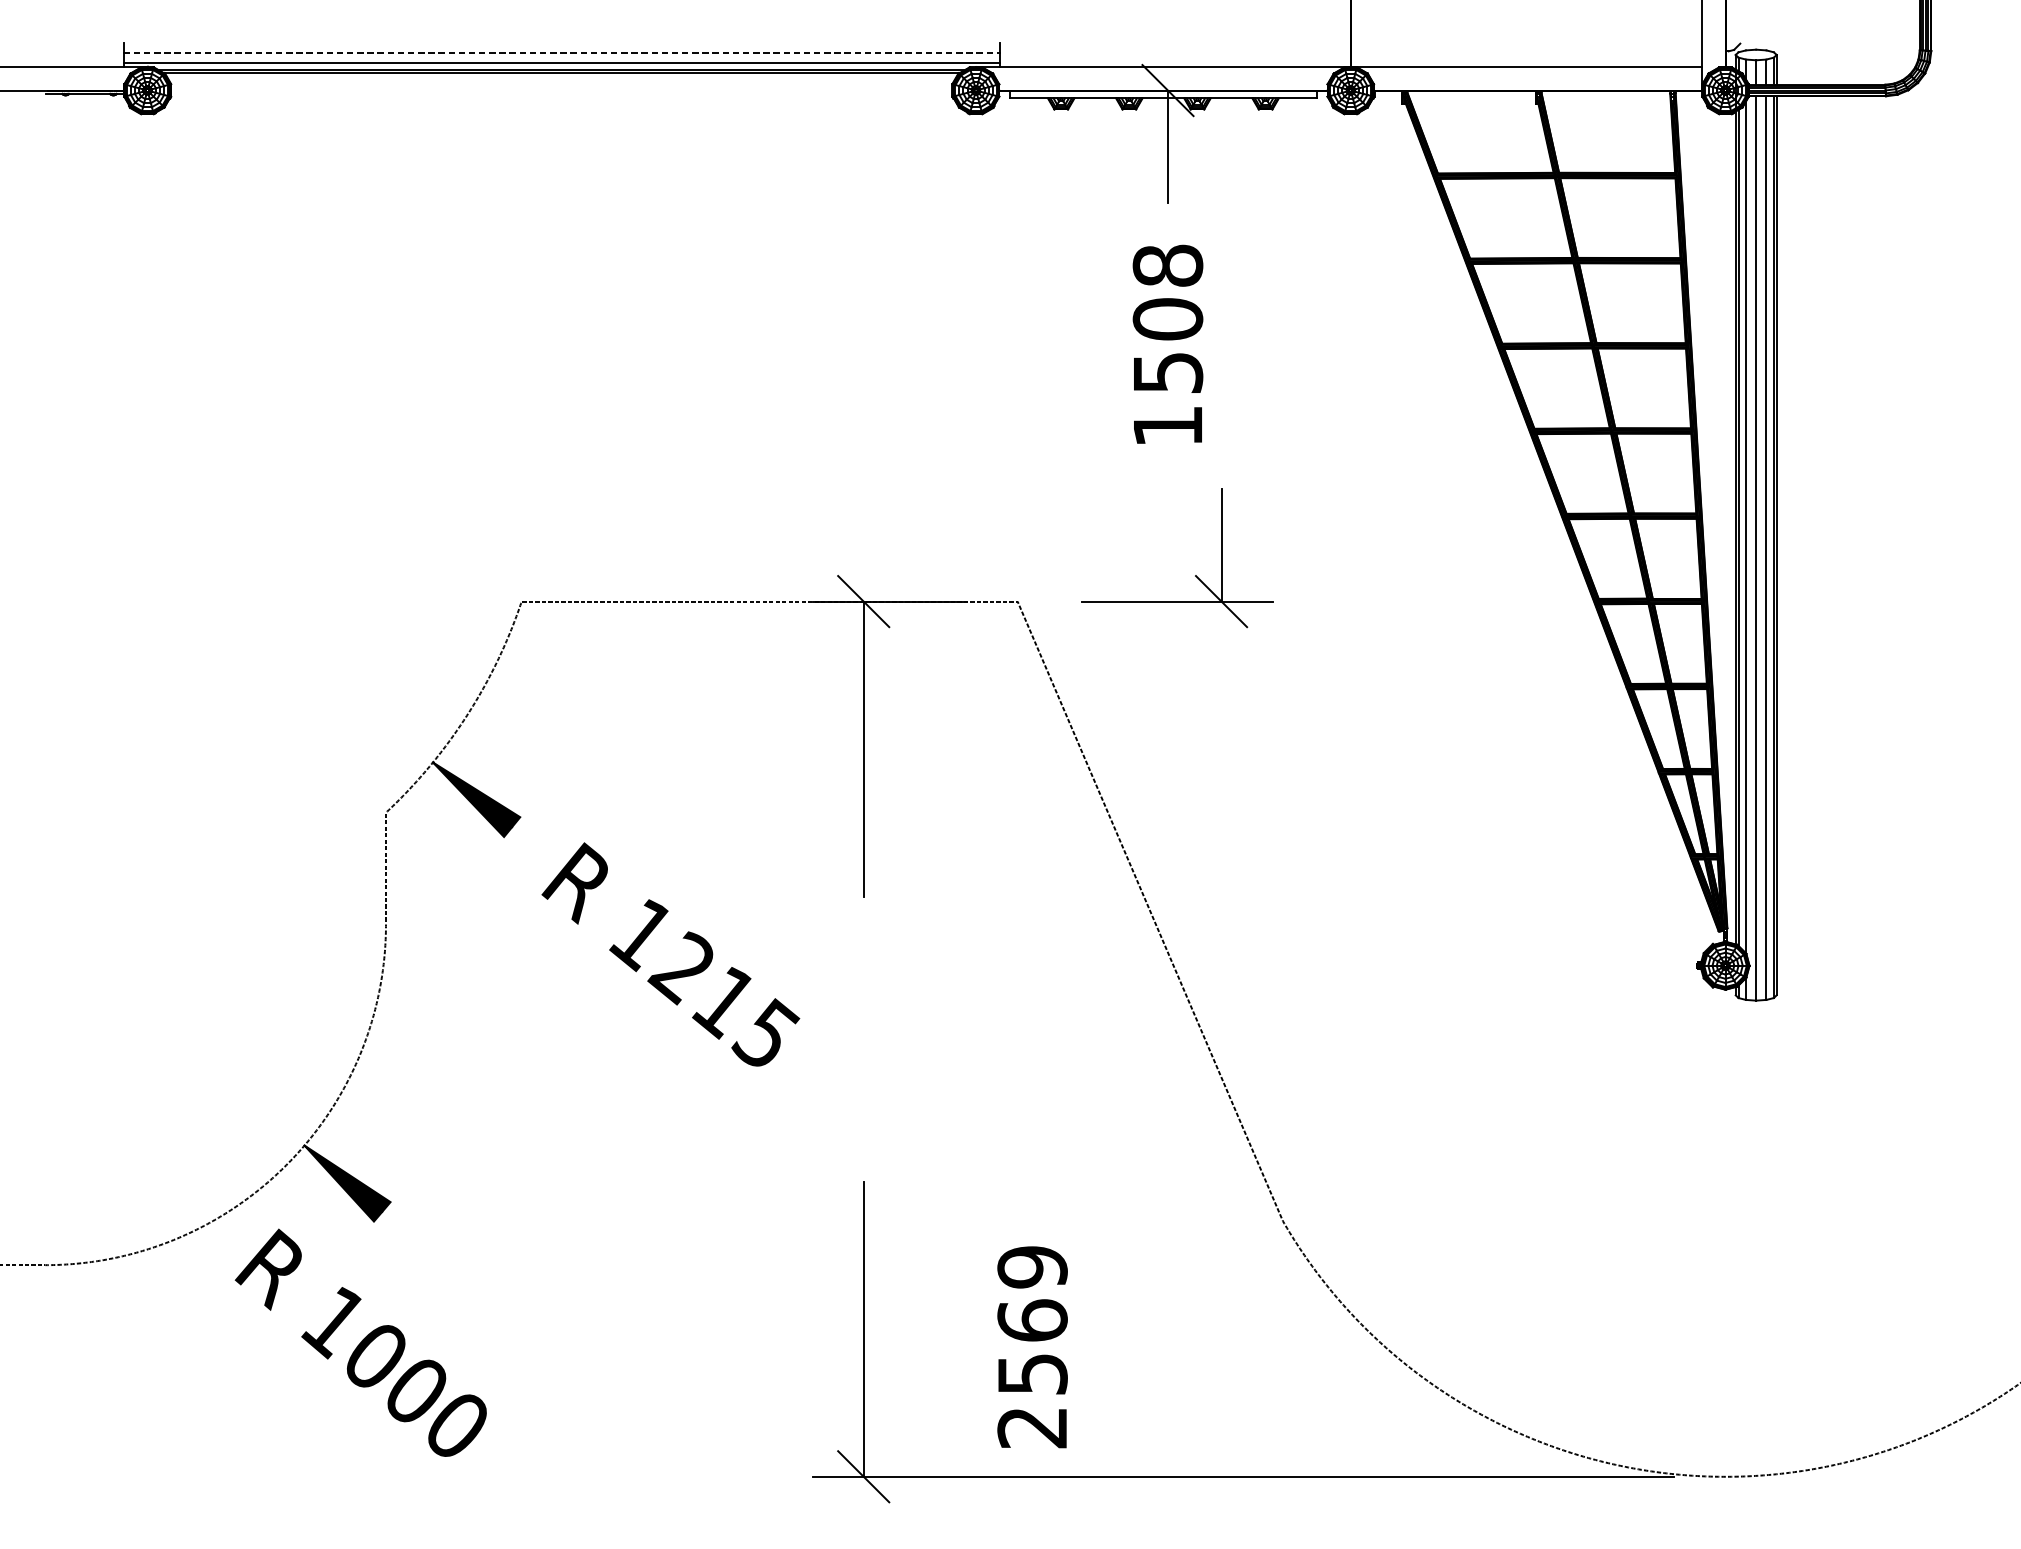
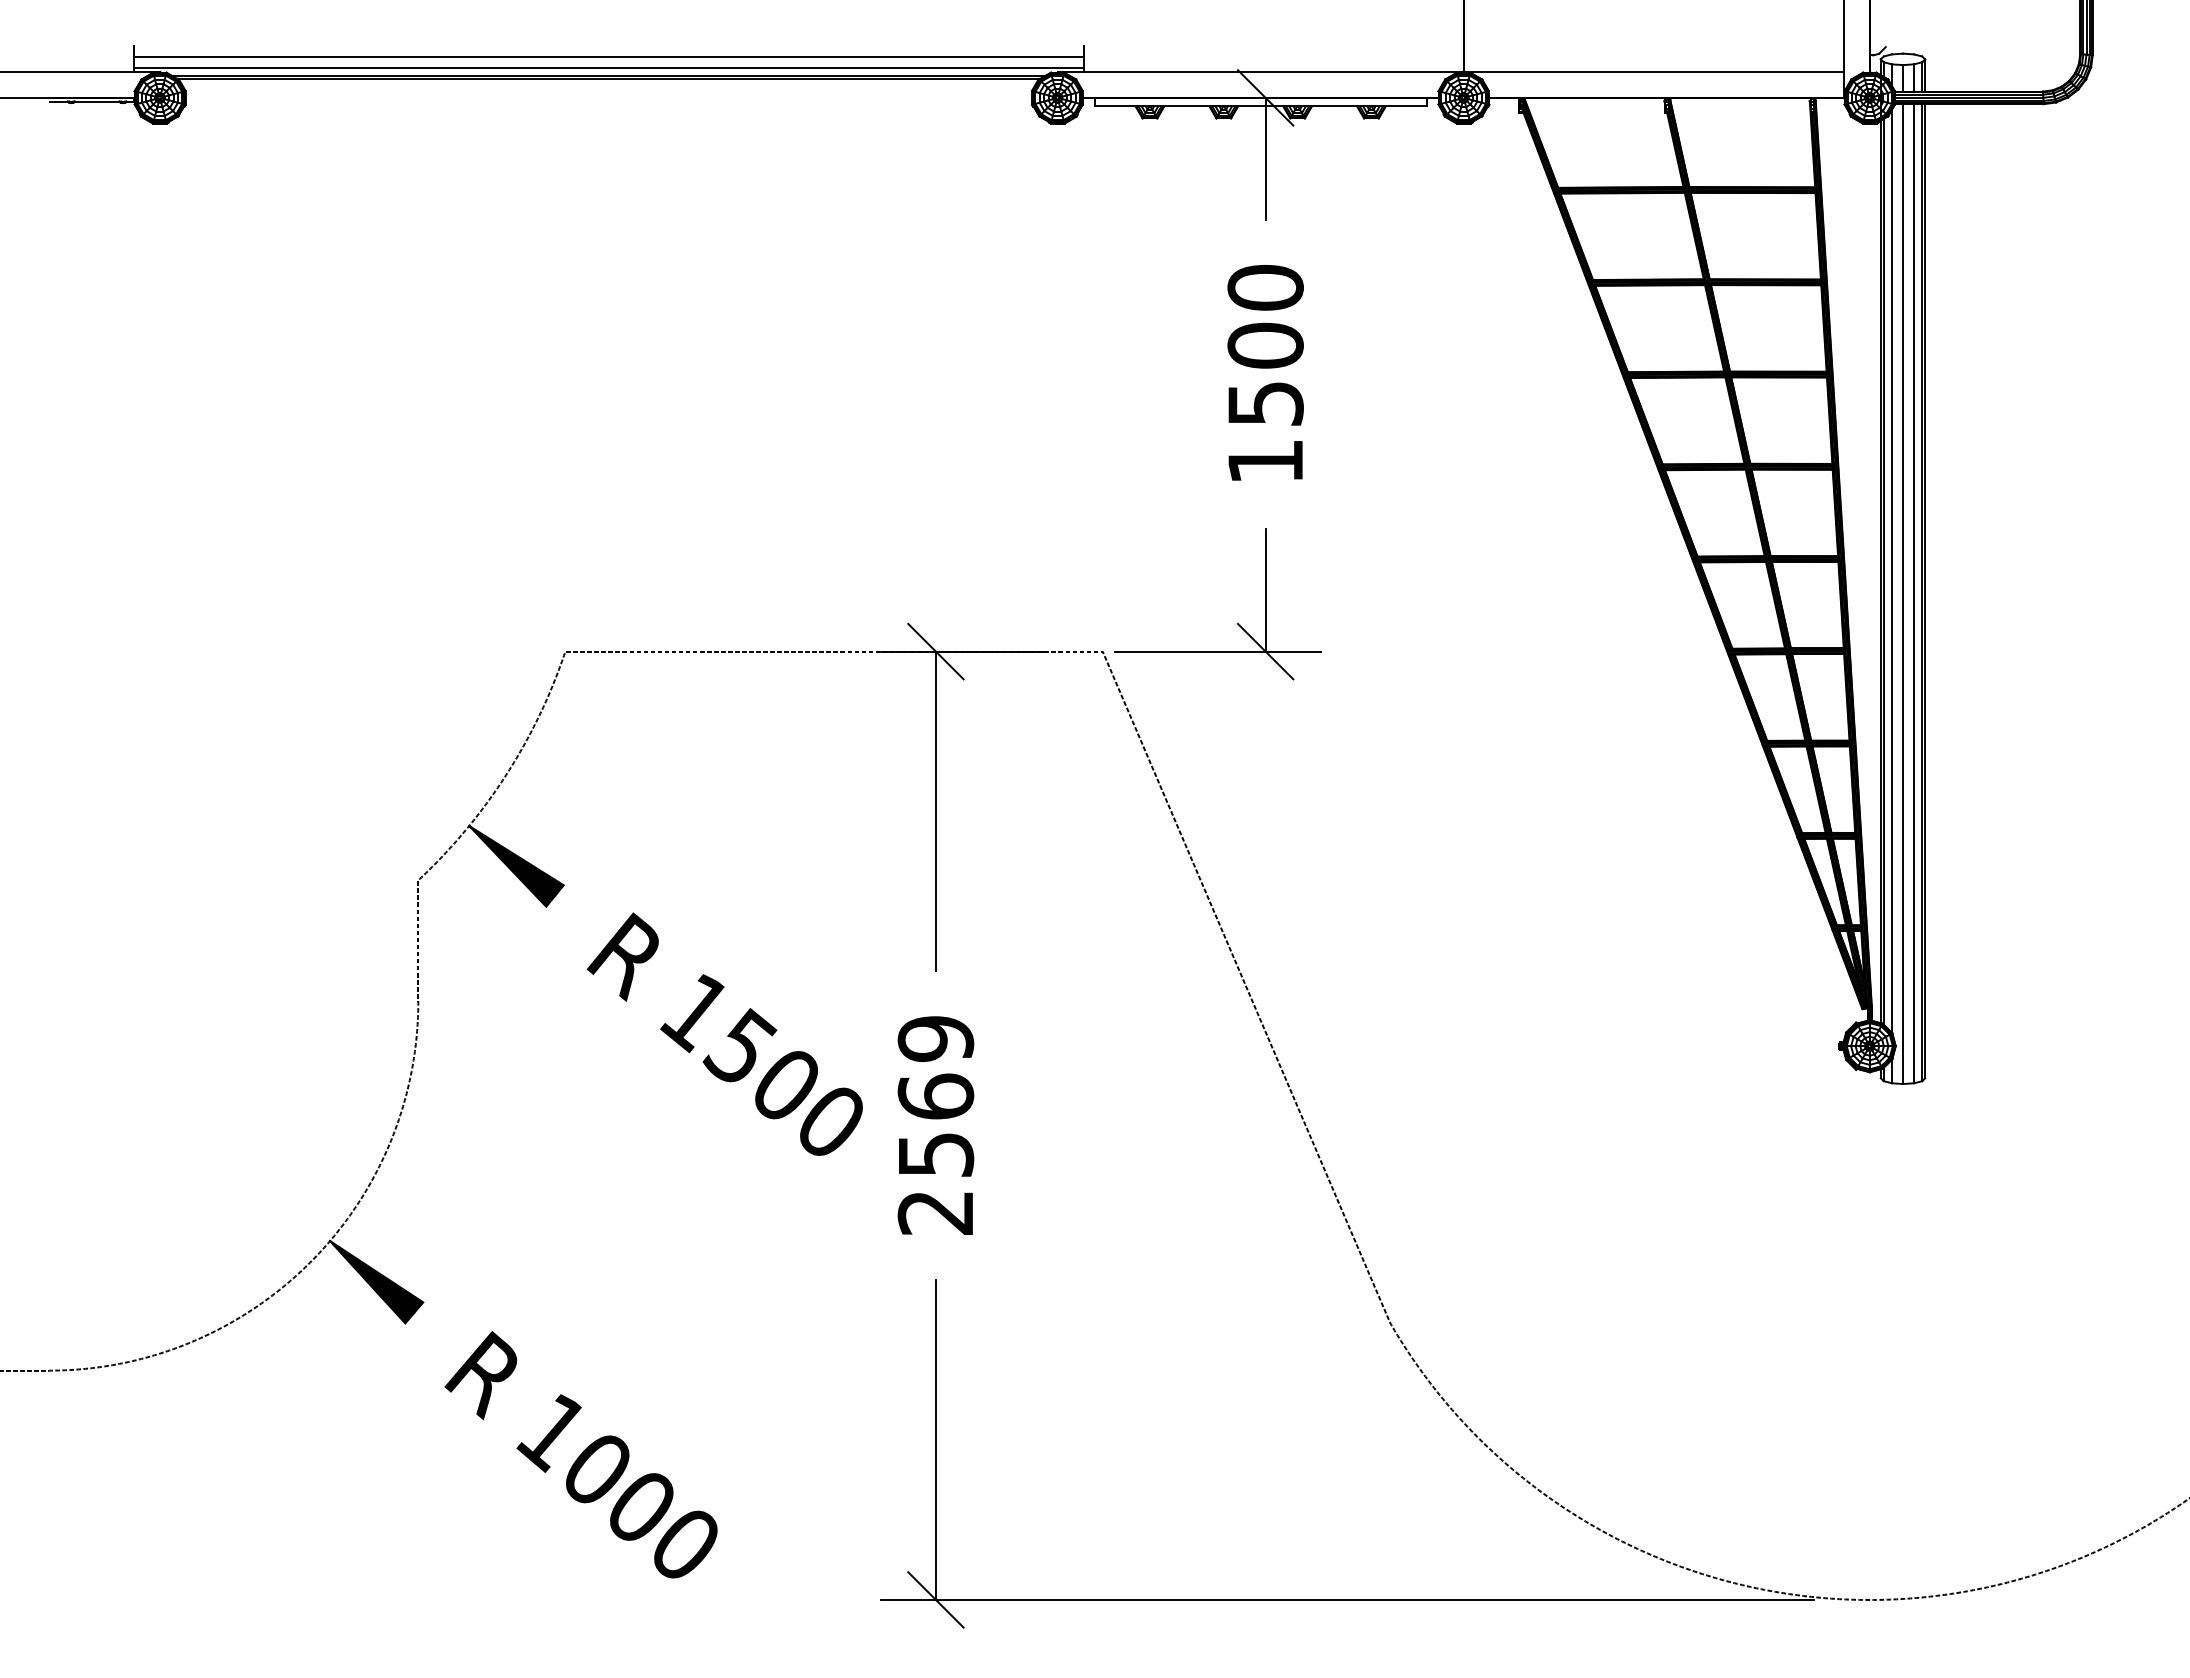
line: (561, 53) -> (608, 57), dashed -> solid
text: (1167, 265) -> (1265, 287), 1508 -> 1500
part: (1195, 575) -> (1237, 623), moved
text: (723, 998) -> (784, 1081), 1215 -> 1500
text: (360, 1342) -> (580, 1454), moved
text: (1032, 1347) -> (935, 1125), moved

